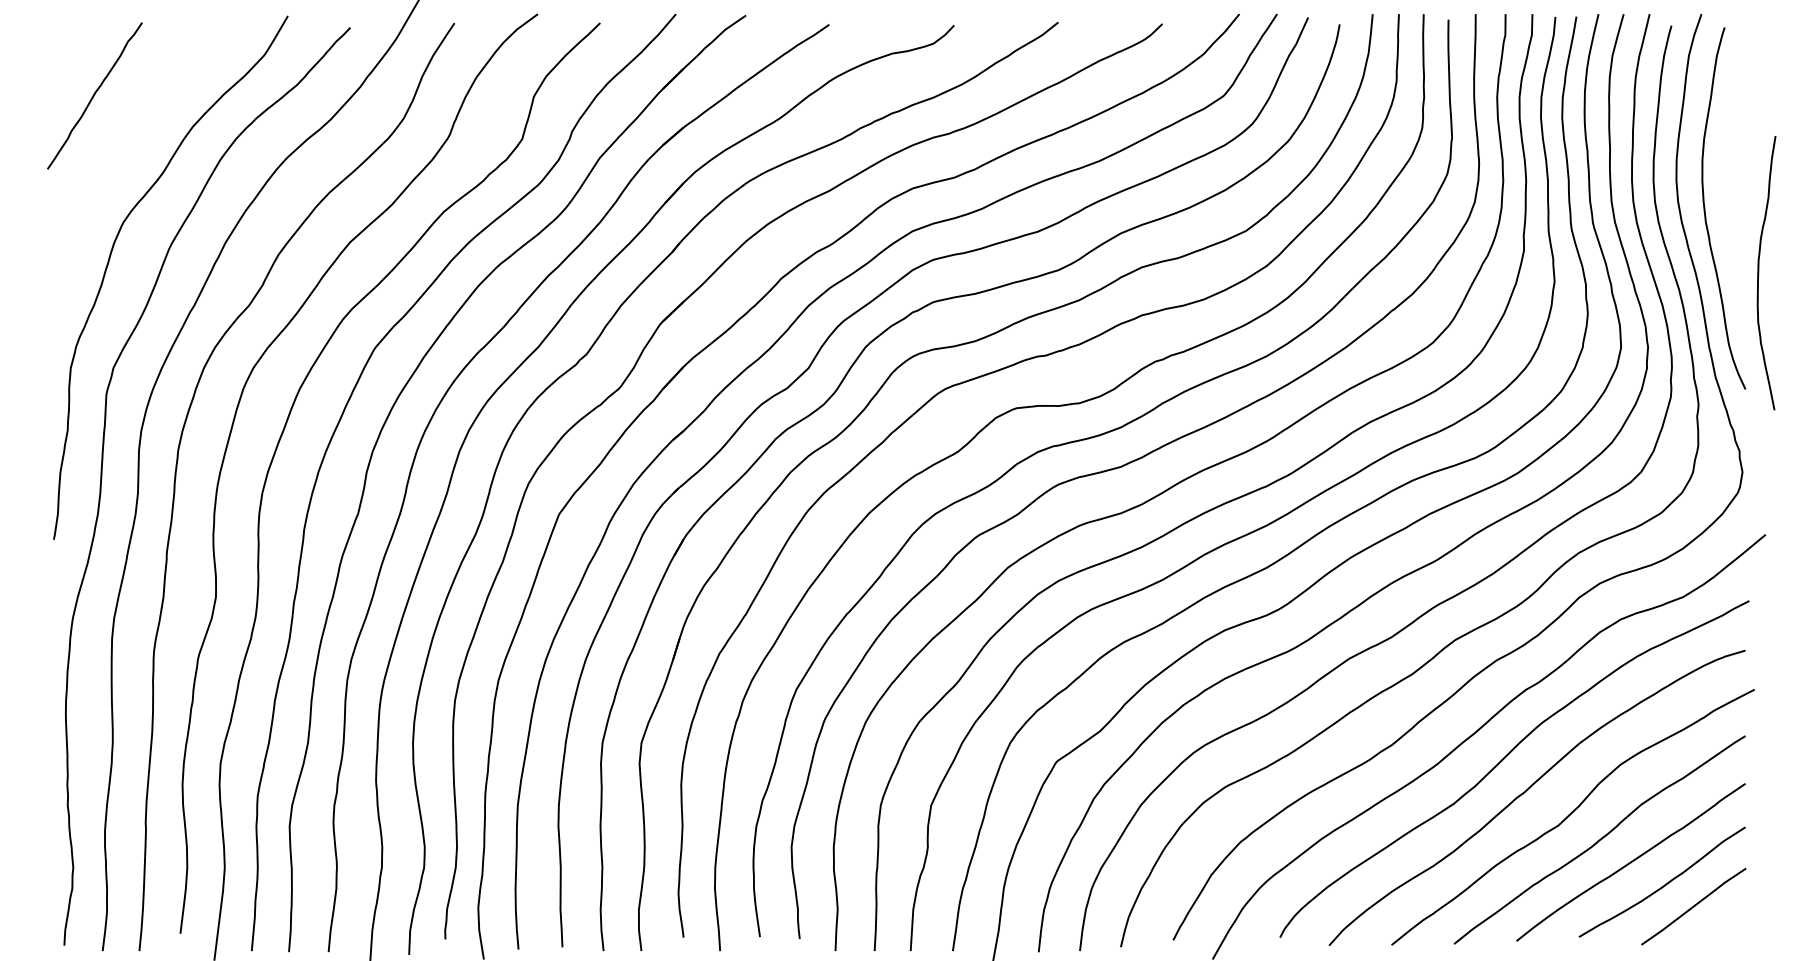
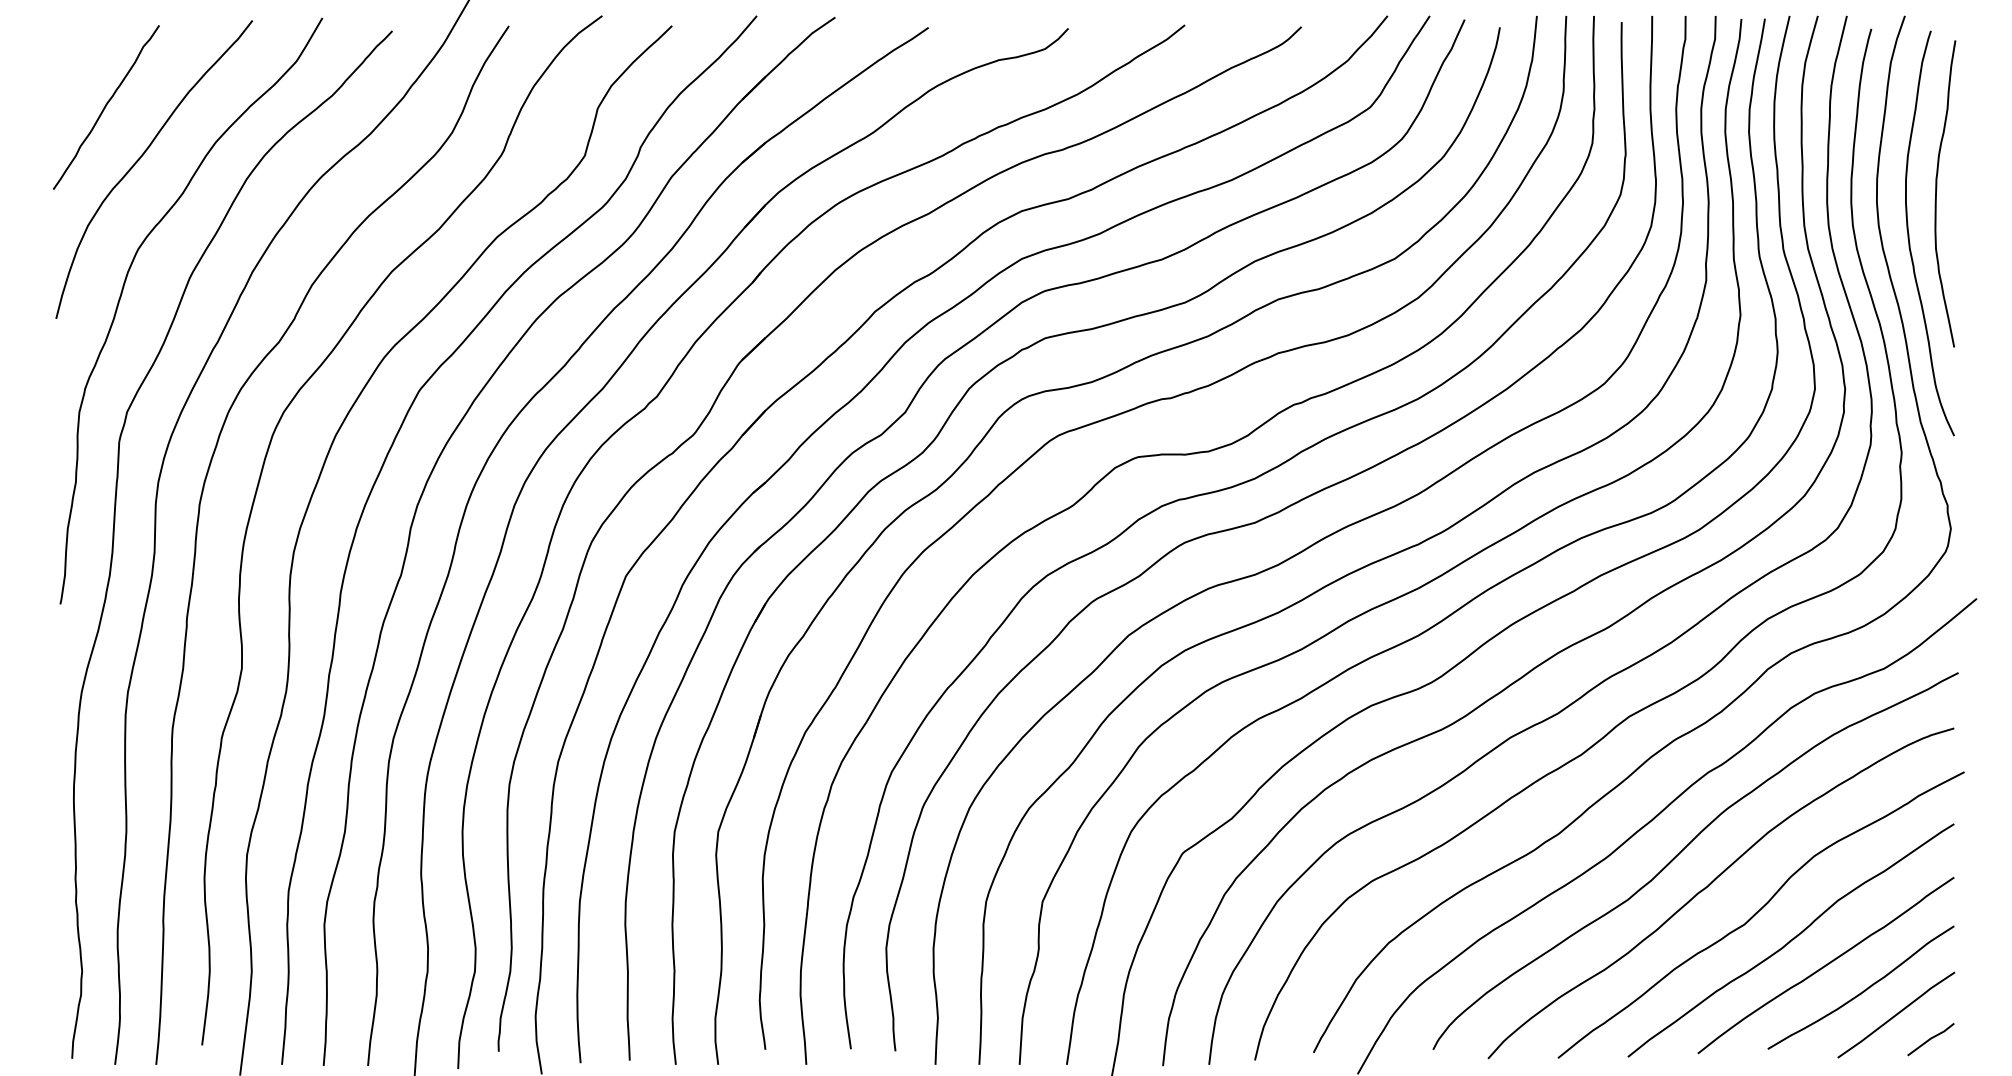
curve: (125, 142) -> (140, 159), added
curve: (1759, 273) -> (1937, 194), moved
line: (1724, 928) -> (1930, 1039), added

